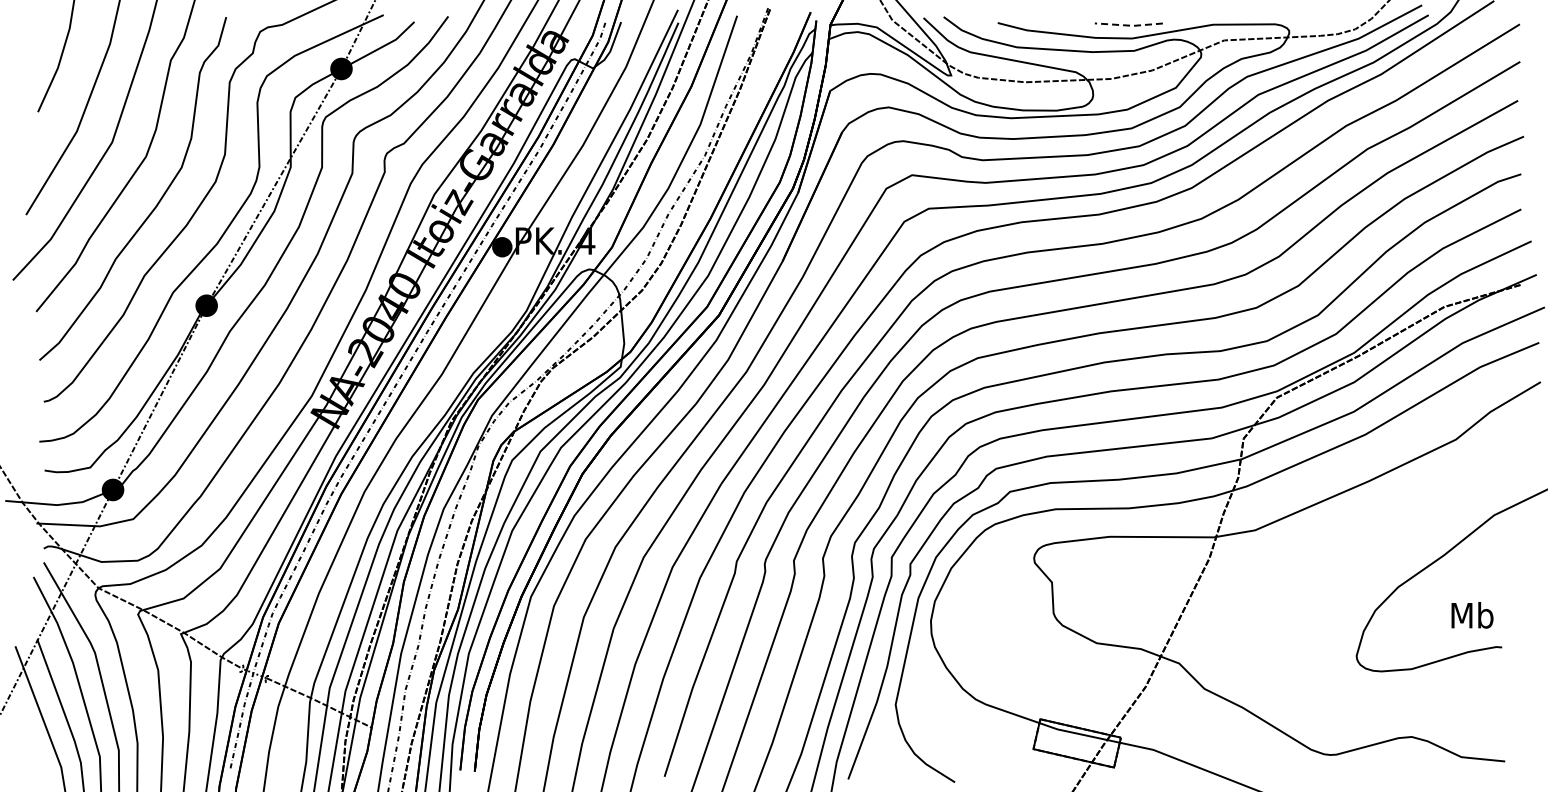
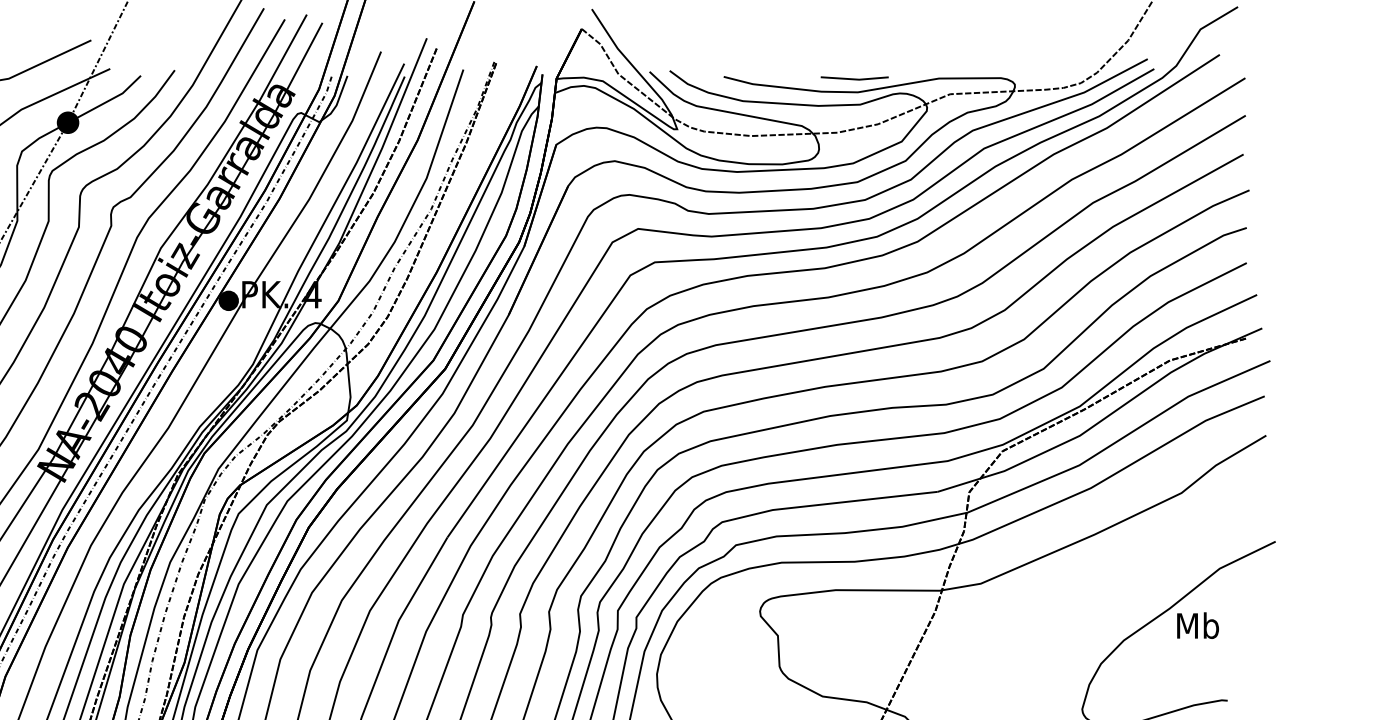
line: (1129, 25) -> (855, 79), dashed -> solid
text: (1472, 615) -> (1198, 625), moved

